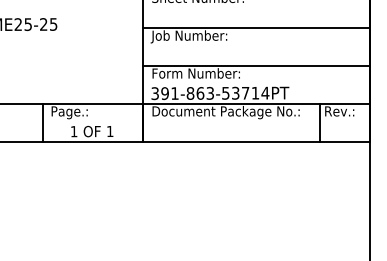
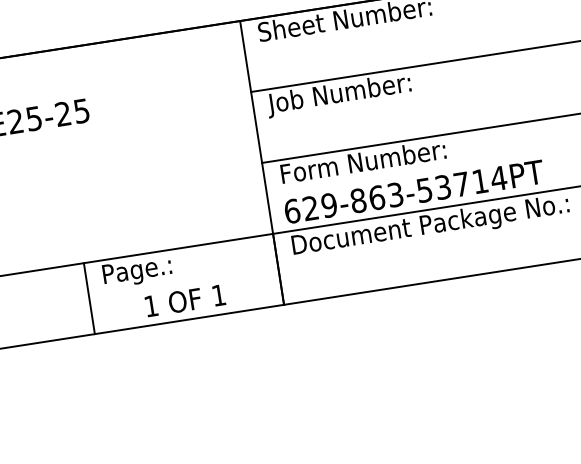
text: (164, 93) -> (309, 208), 391-863-53714PT -> 629-863-53714PT

